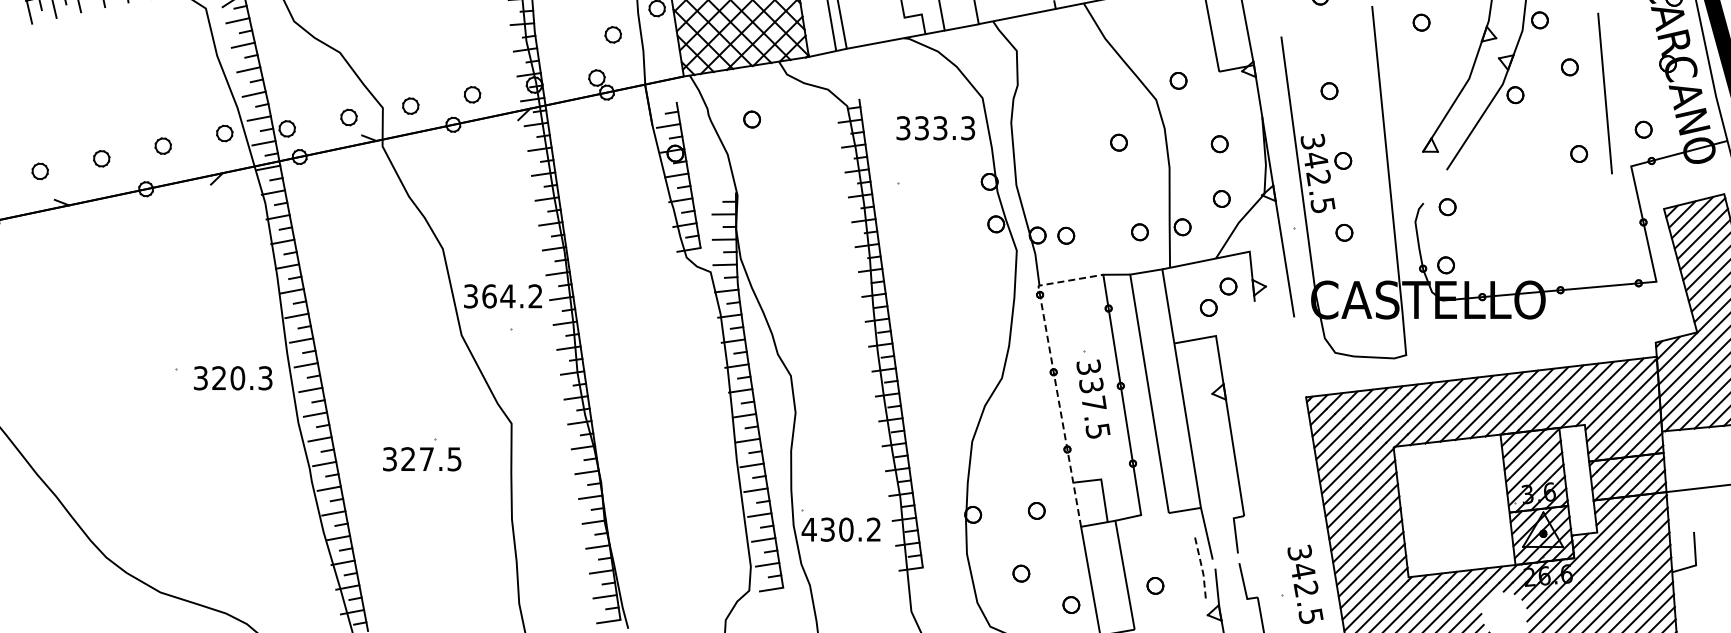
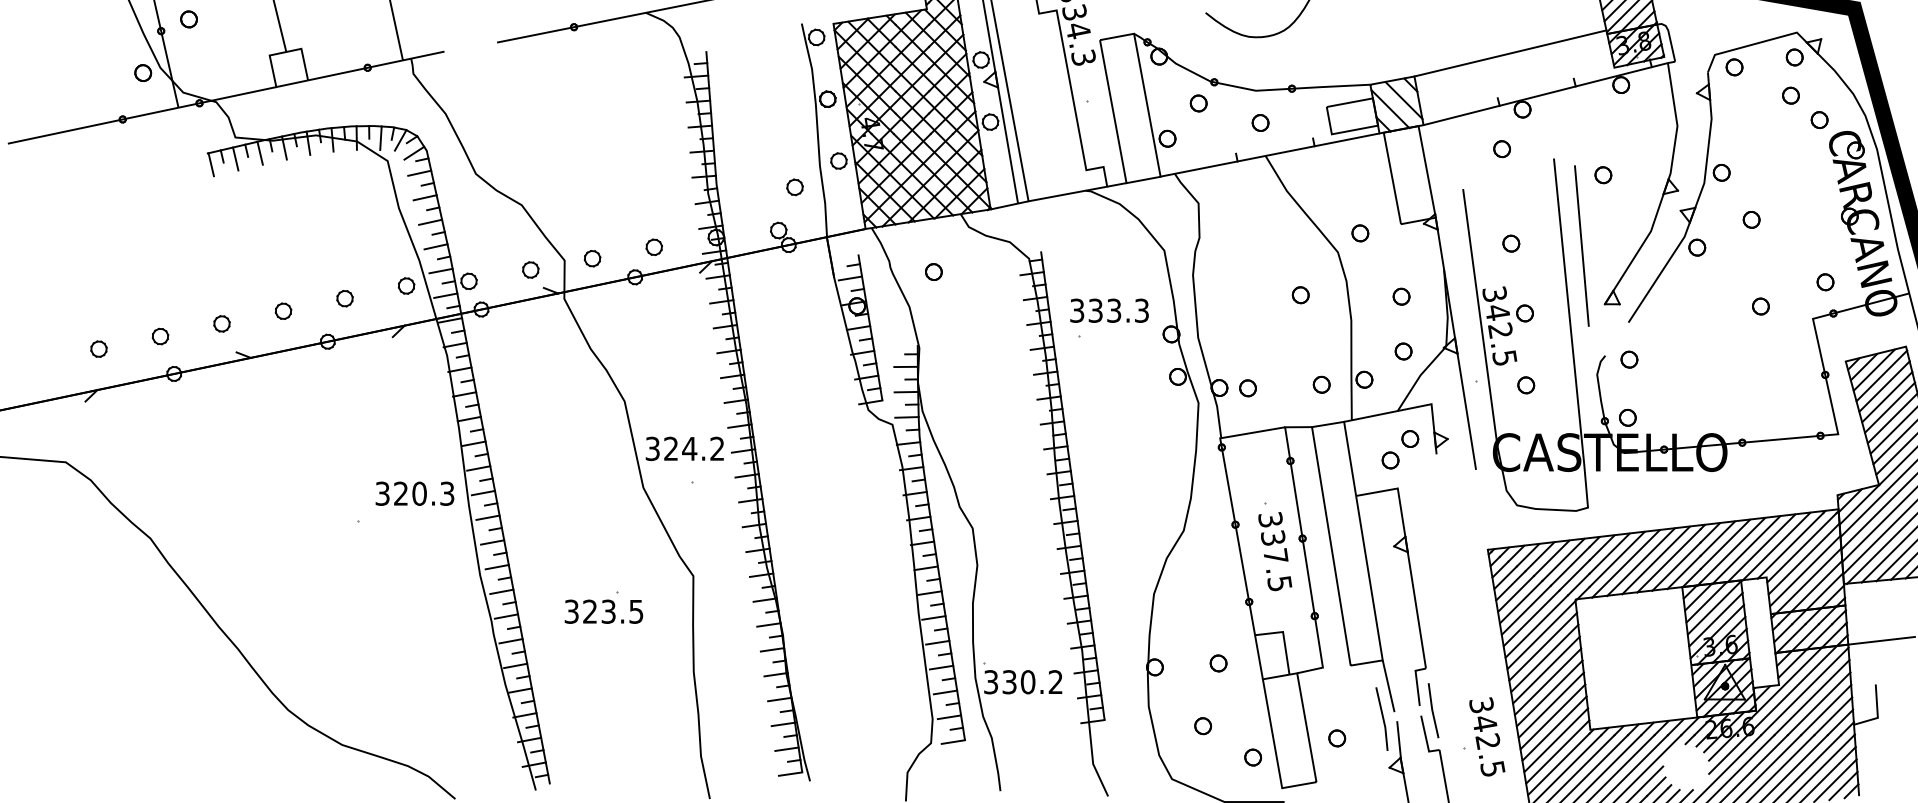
line: (1604, 92) -> (1581, 245), moved
text: (935, 127) -> (1109, 310), moved
text: (489, 295) -> (671, 448), 364.2 -> 324.2
line: (1053, 372) -> (1235, 525), dashed -> solid
text: (232, 377) -> (414, 493), moved
text: (426, 458) -> (608, 611), 327.5 -> 323.5
text: (808, 529) -> (990, 682), 430.2 -> 330.2
line: (1251, 557) -> (1433, 710), added
line: (1201, 566) -> (1383, 719), dashed -> solid

